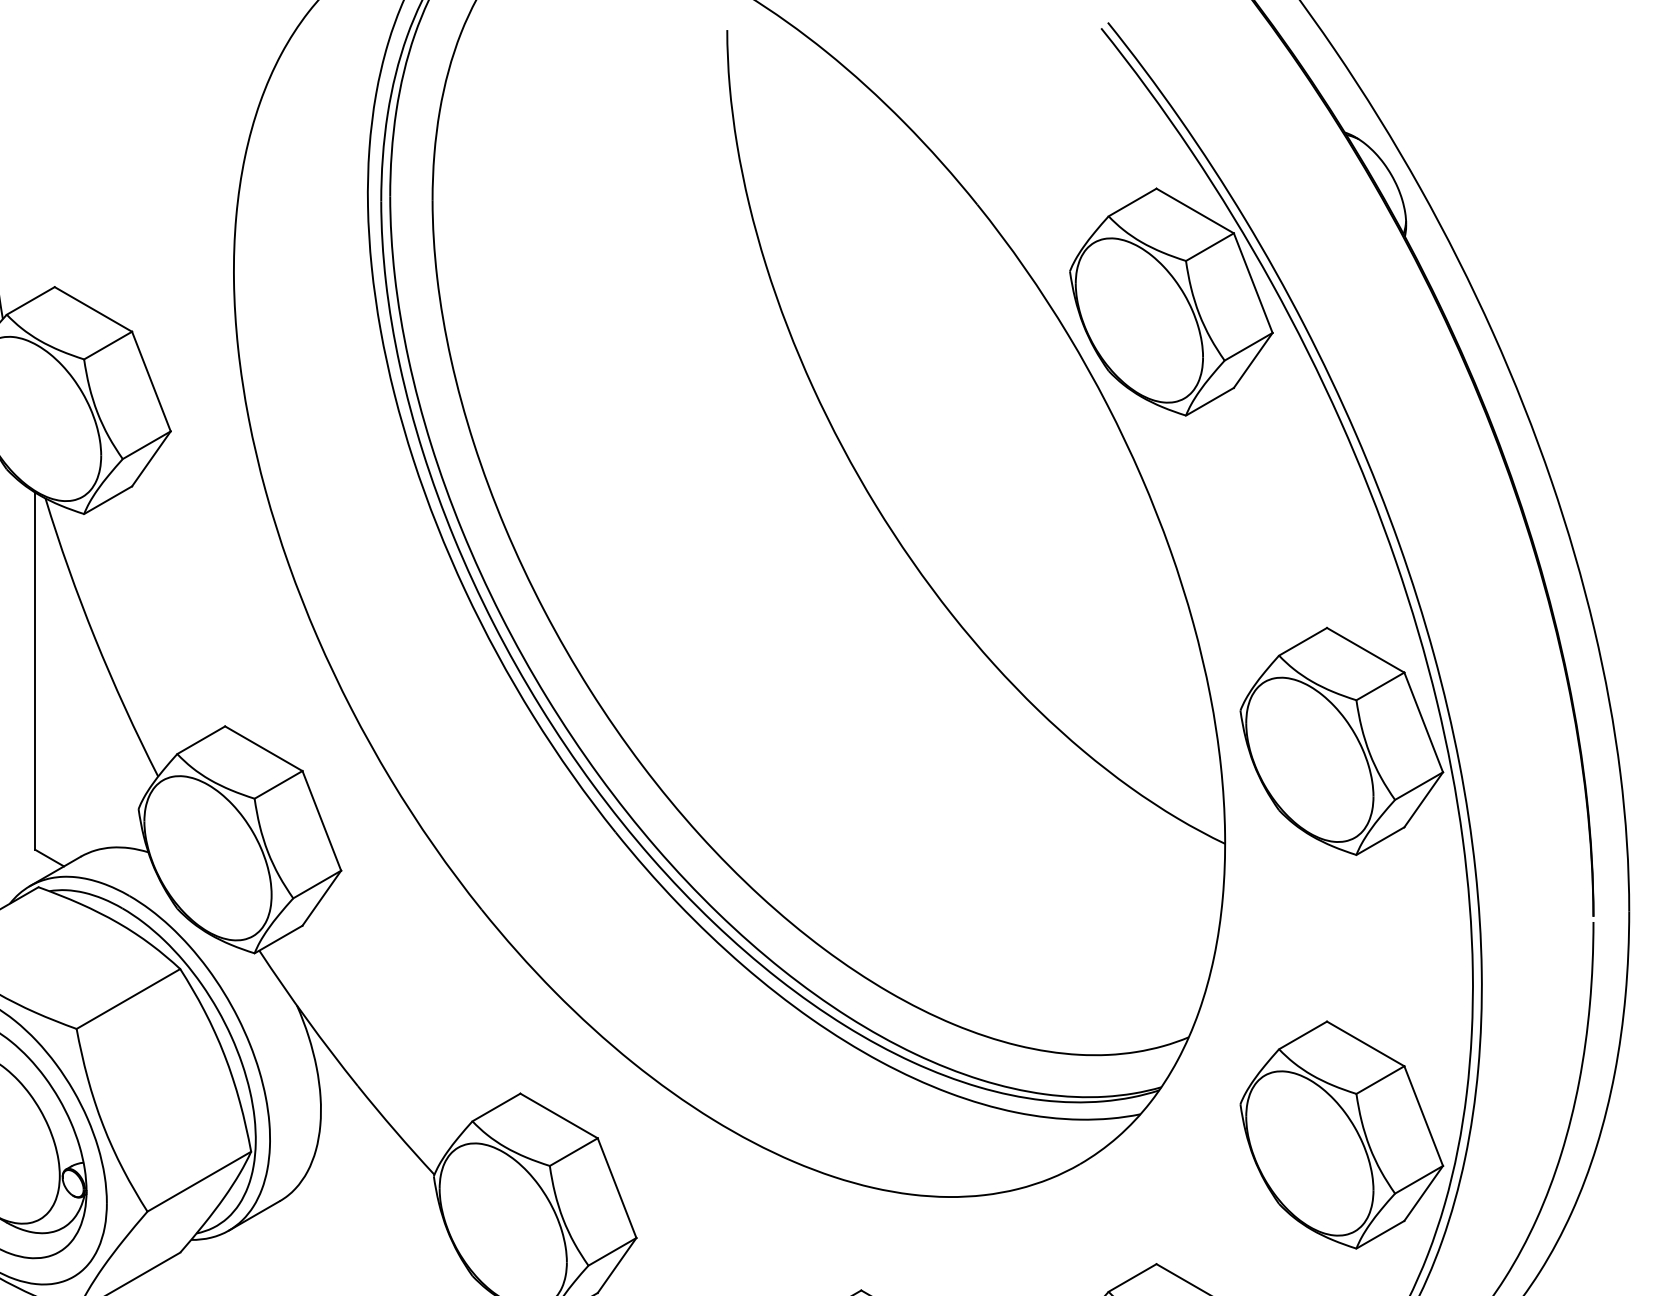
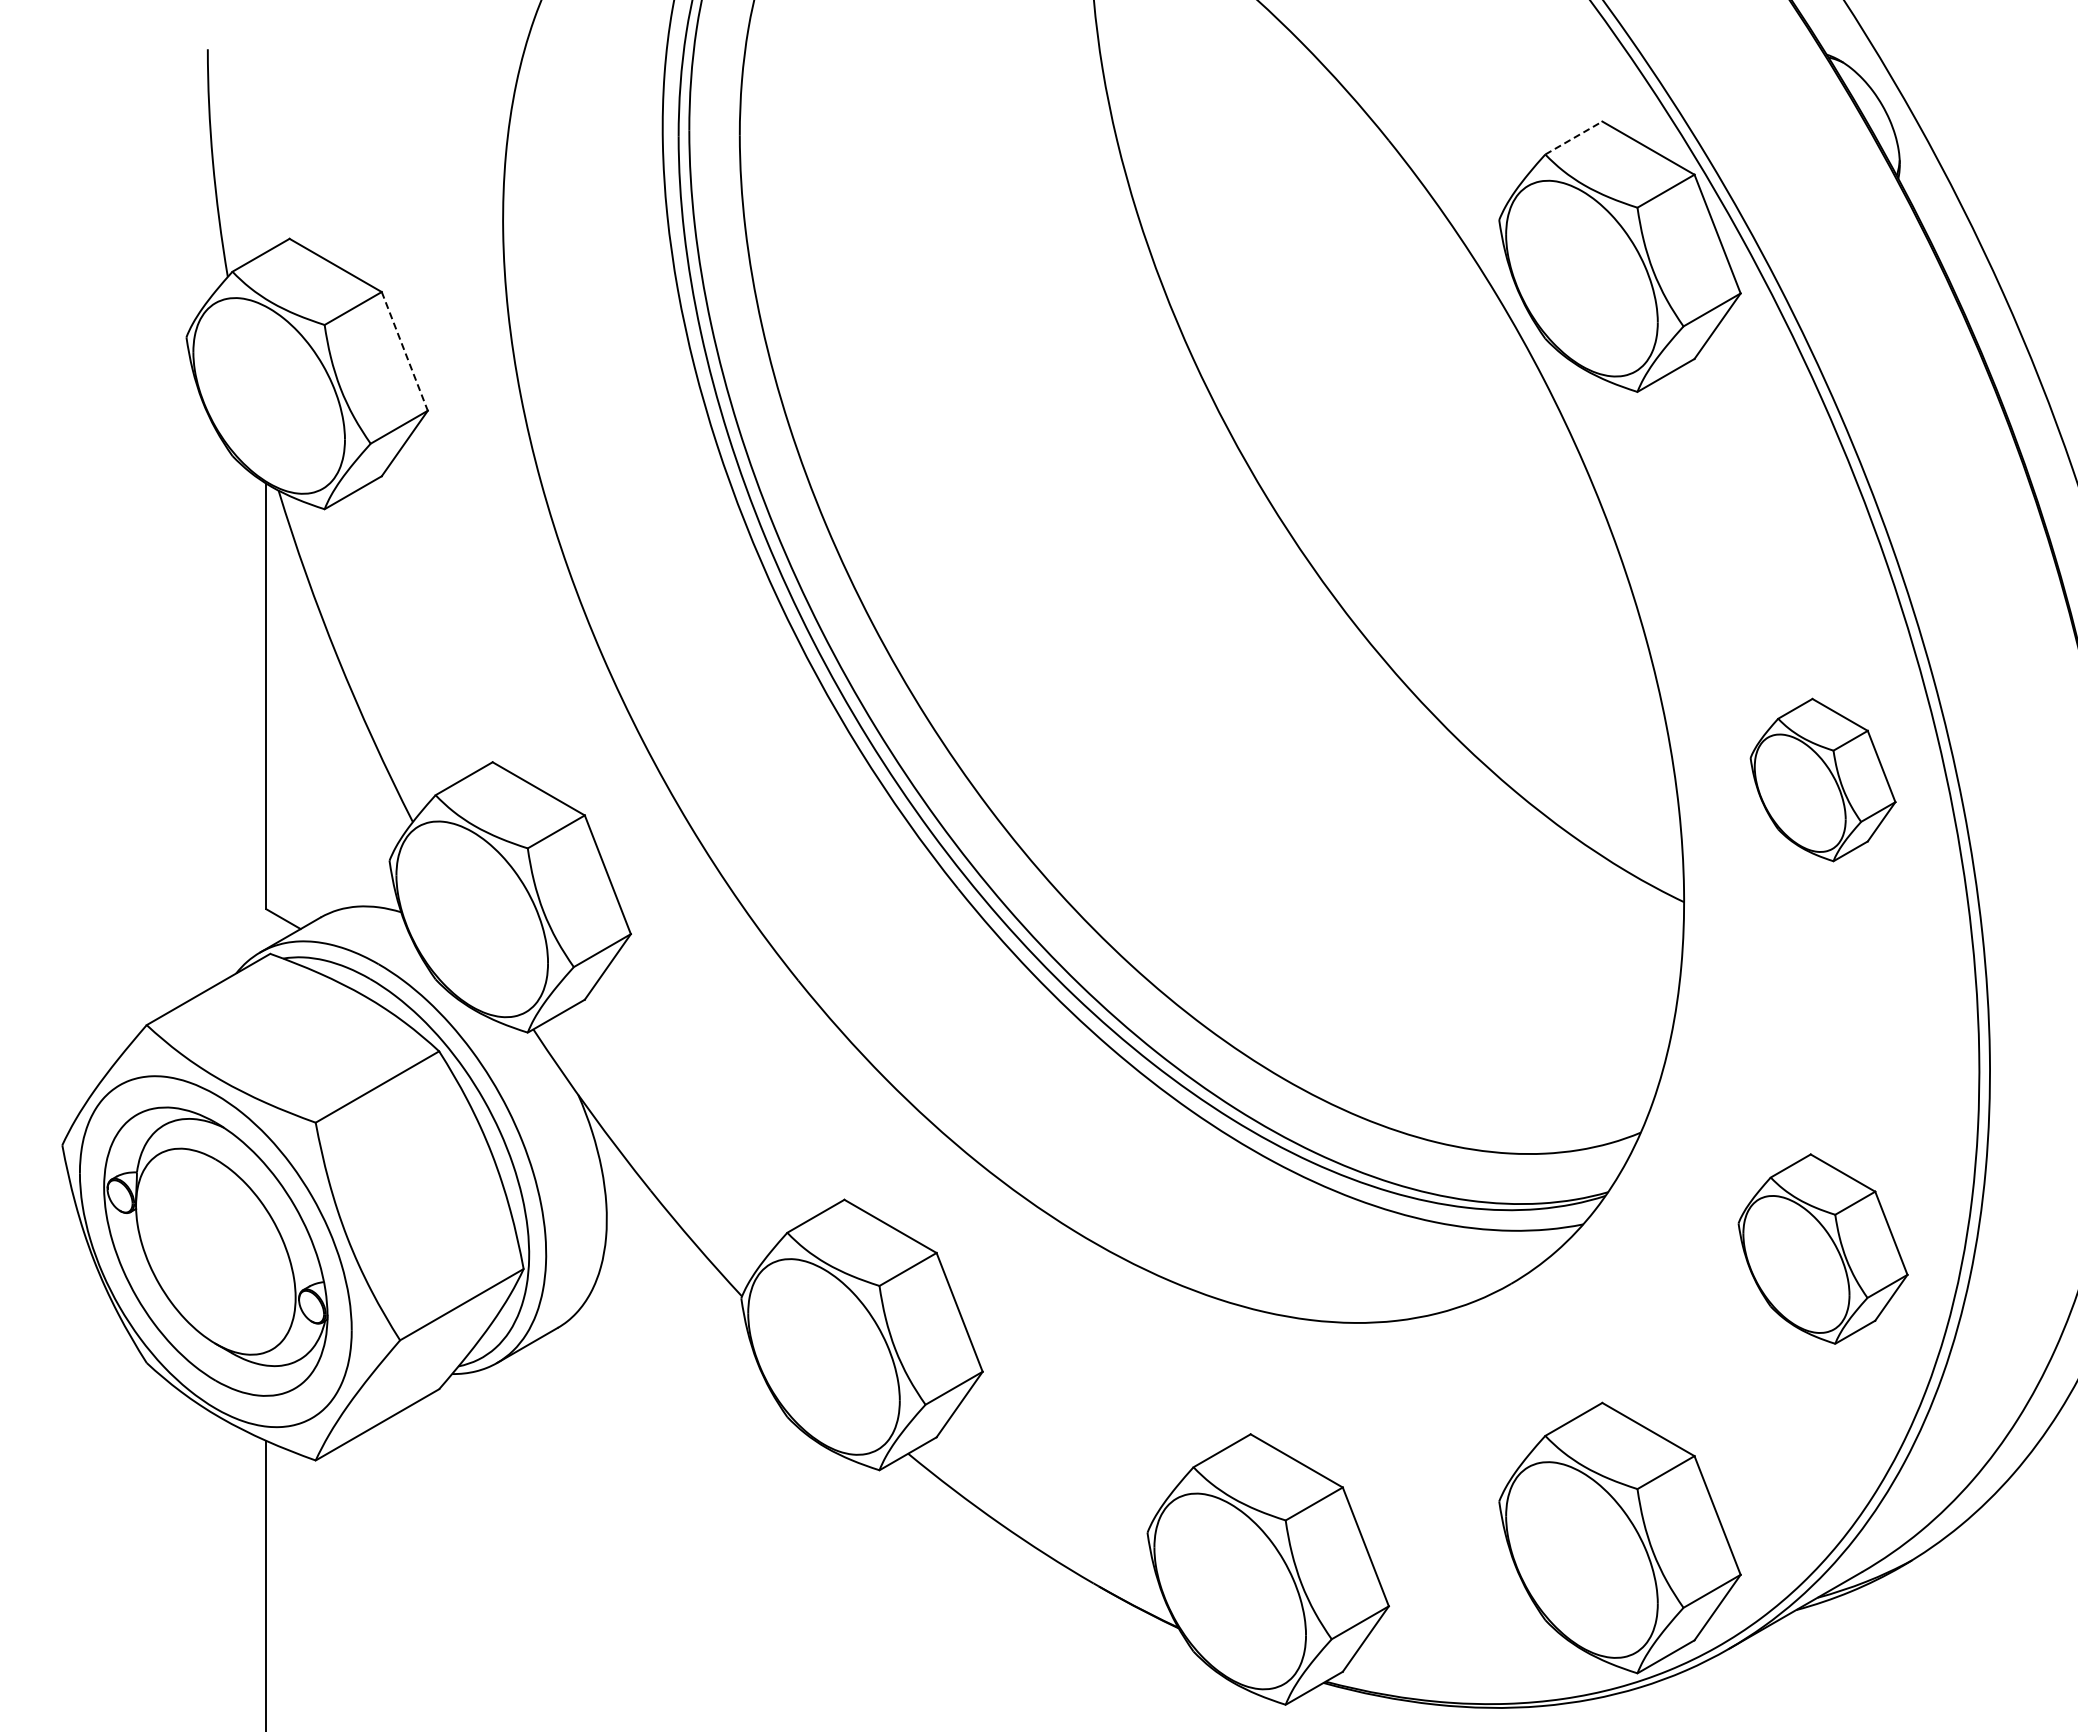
line: (1132, 202) -> (1573, 138), solid -> dashed
line: (151, 381) -> (404, 351), solid -> dashed
part: (1341, 740) -> (1822, 779), size x0.6
part: (1341, 1134) -> (1822, 1248), size x0.7

